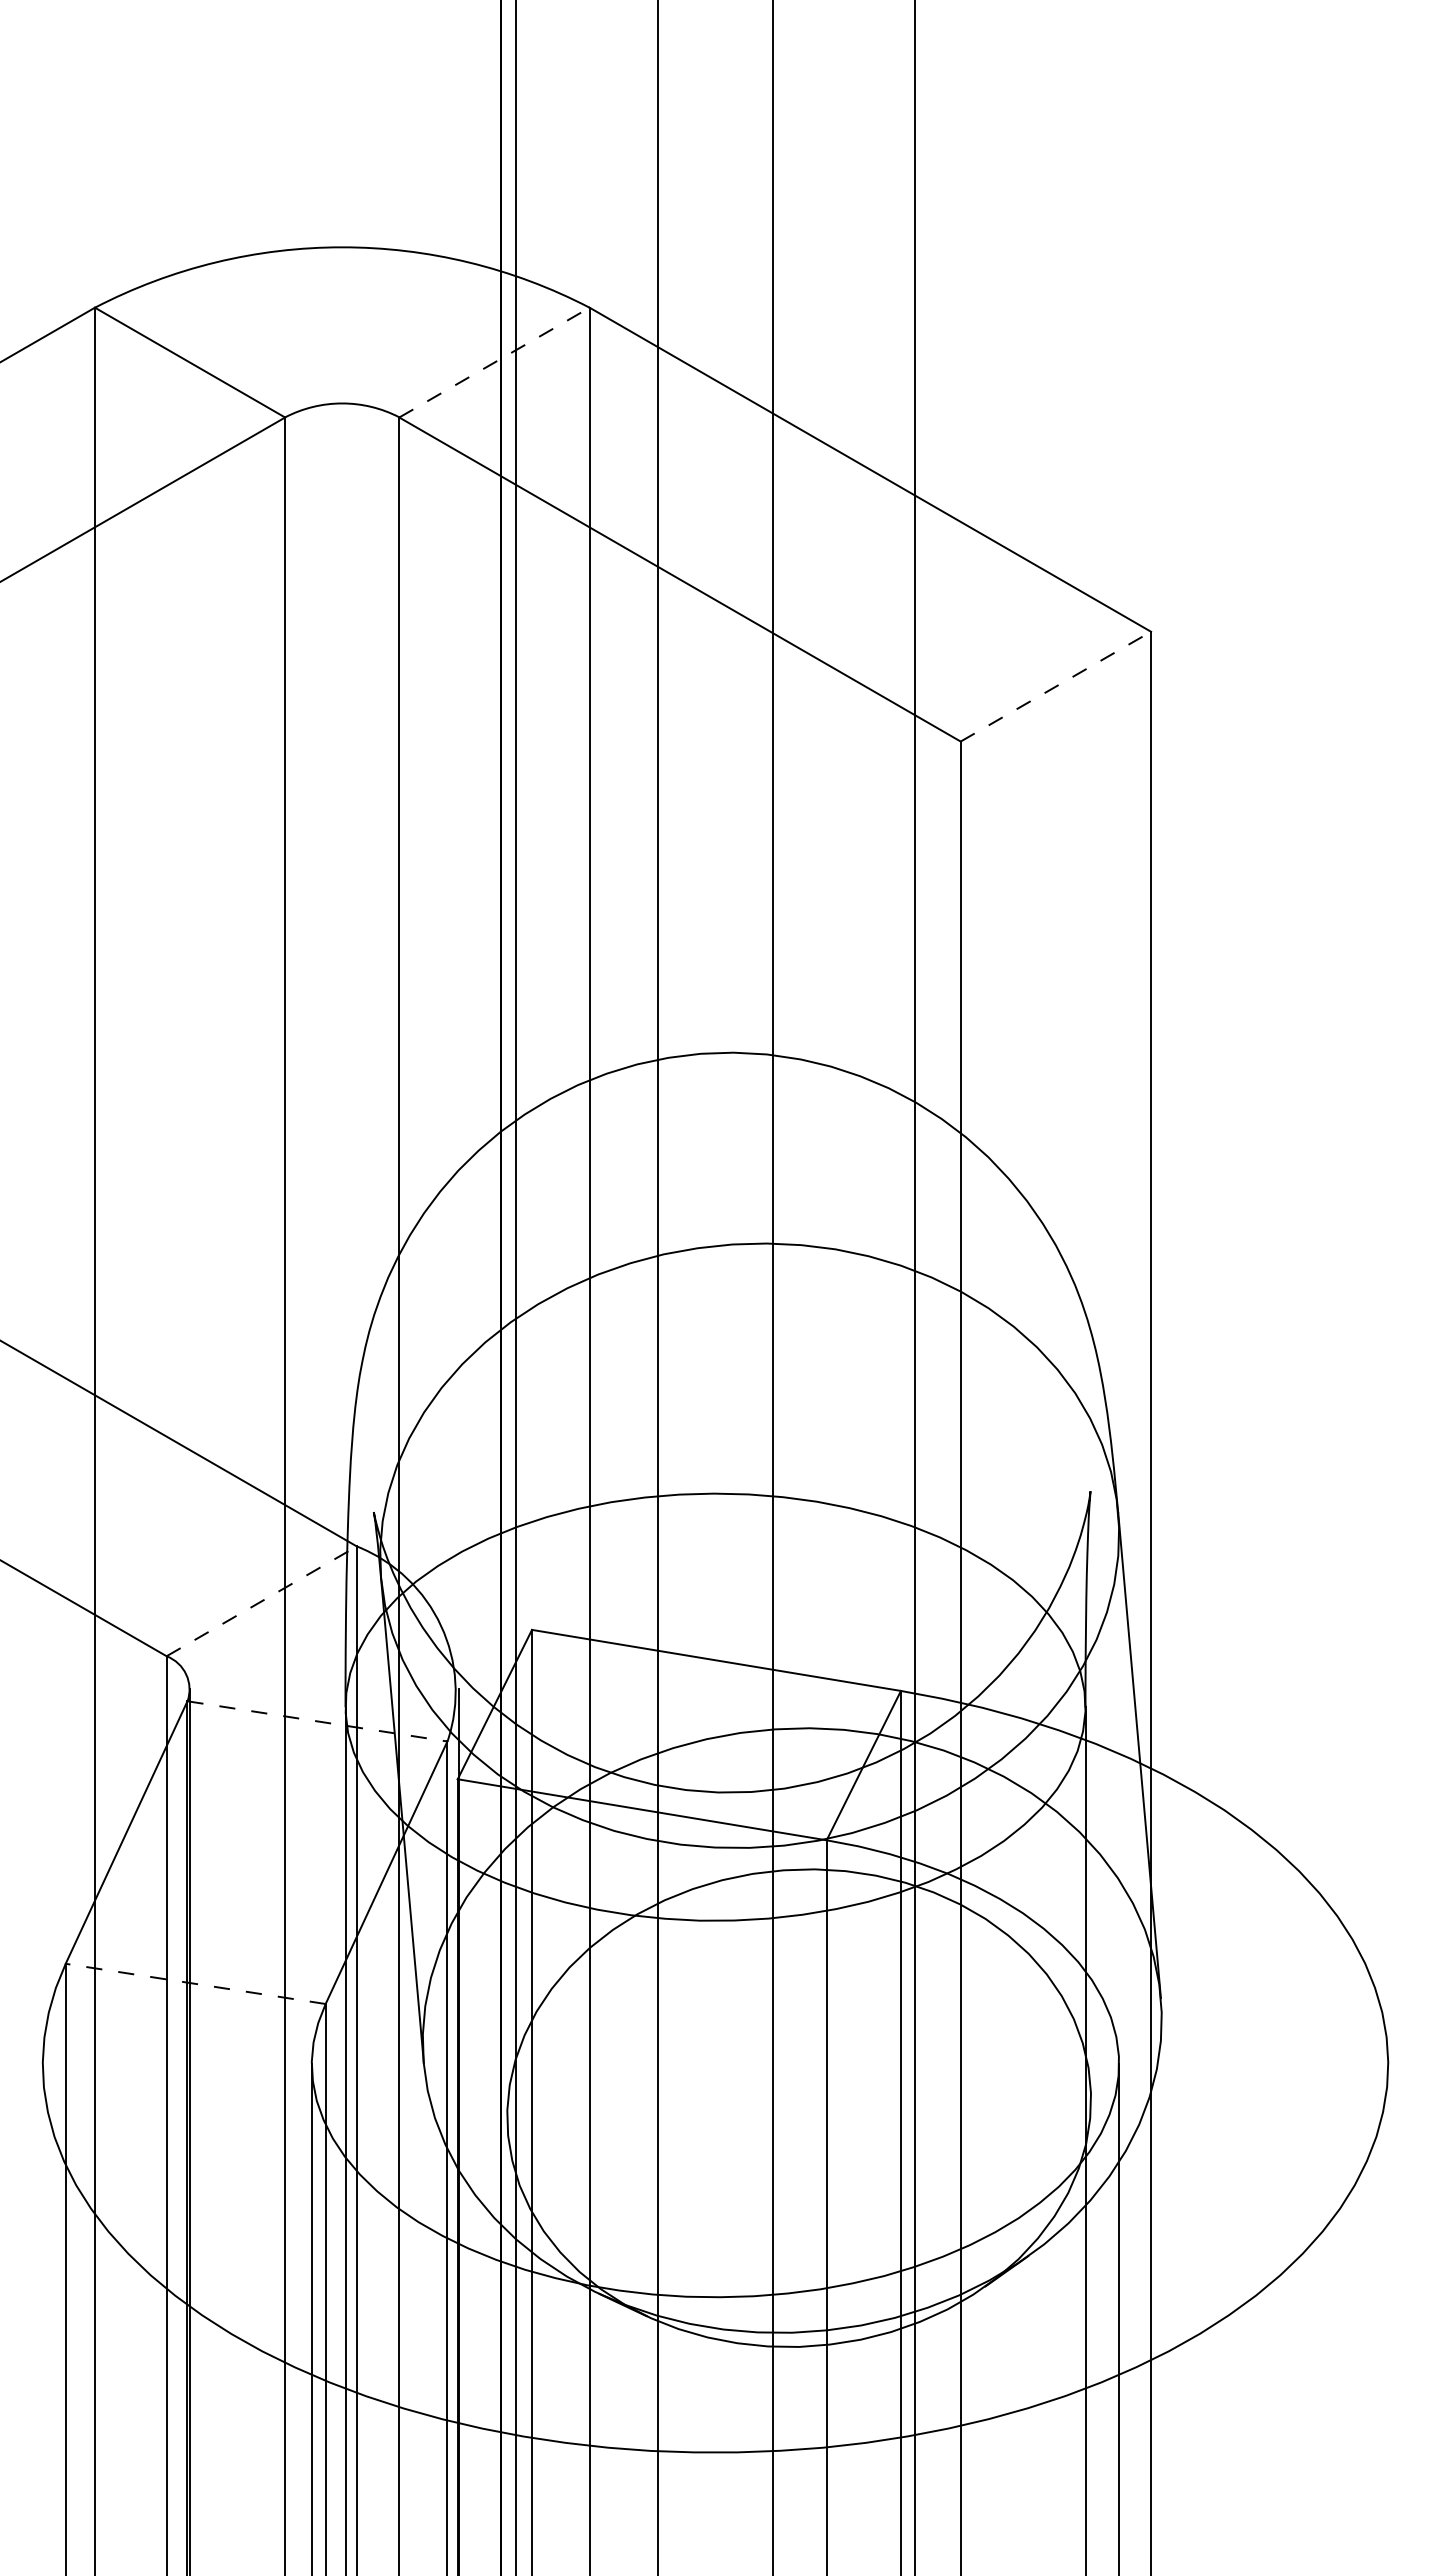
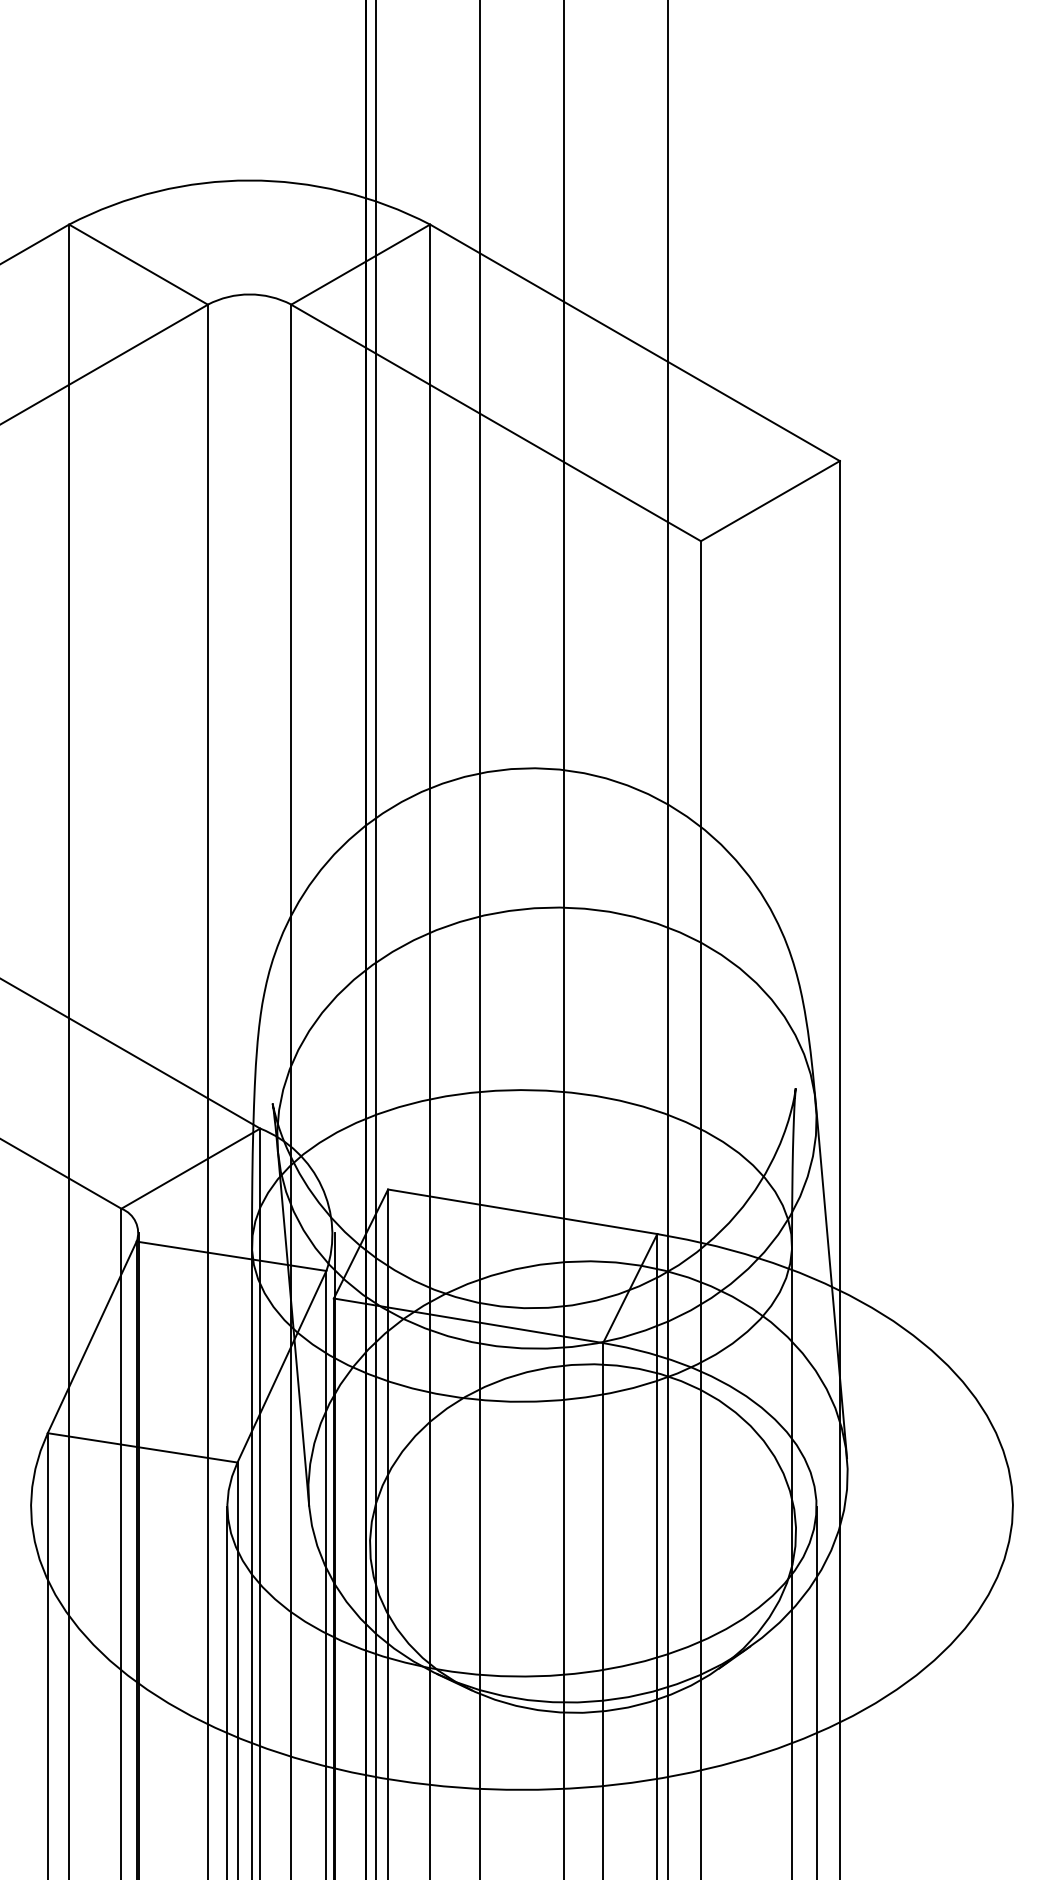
line: (494, 362) -> (360, 264), dashed -> solid
line: (1055, 686) -> (770, 501), dashed -> solid
line: (261, 1601) -> (190, 1168), dashed -> solid
line: (317, 1721) -> (231, 1256), dashed -> solid
line: (195, 1983) -> (142, 1447), dashed -> solid

